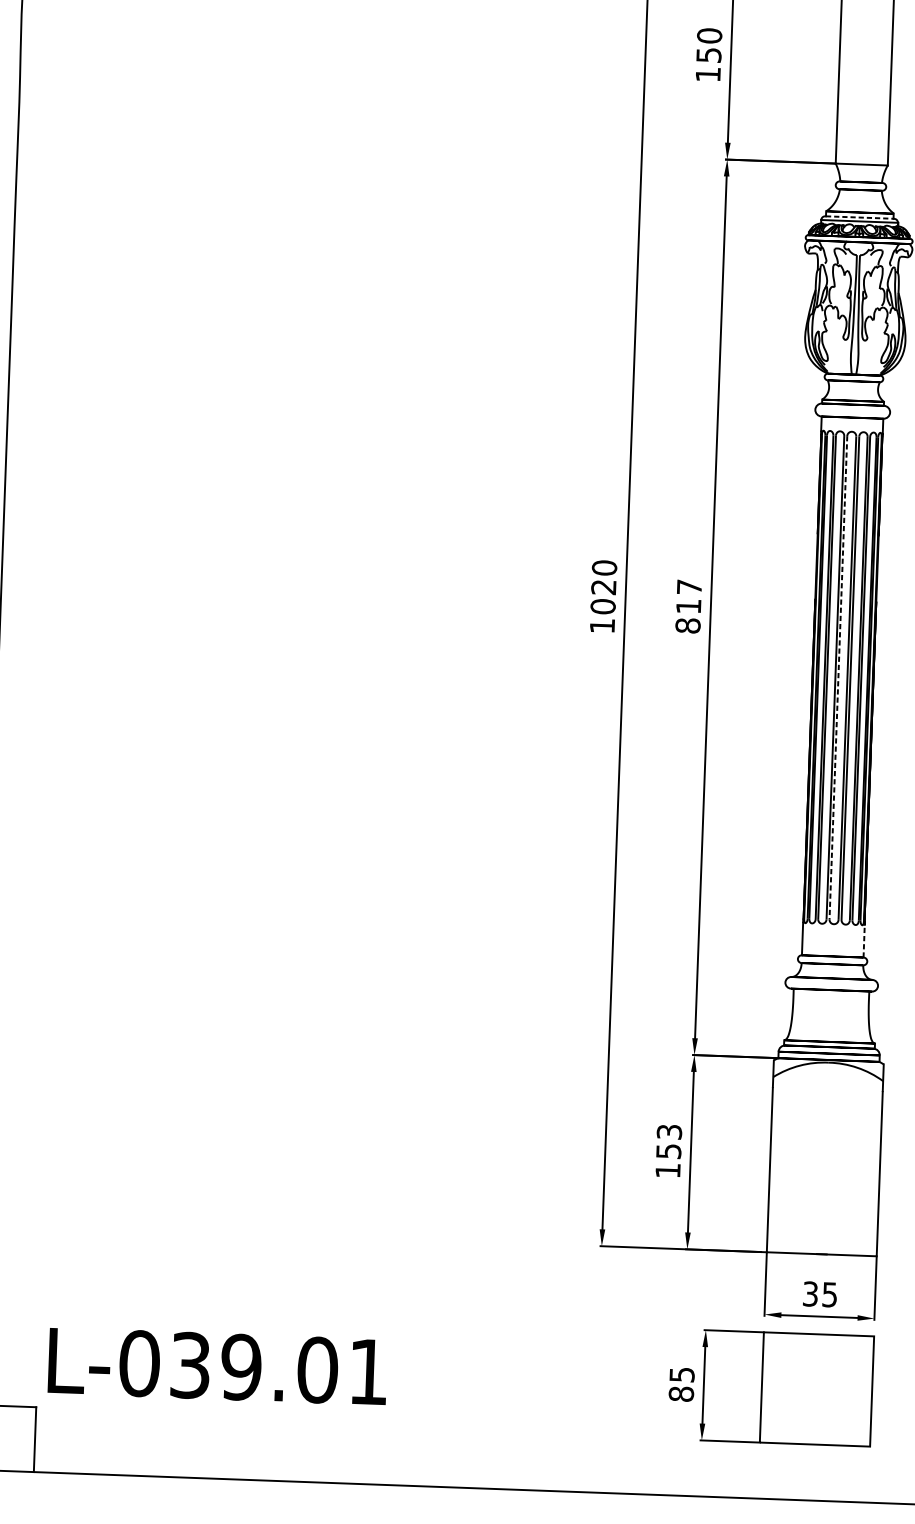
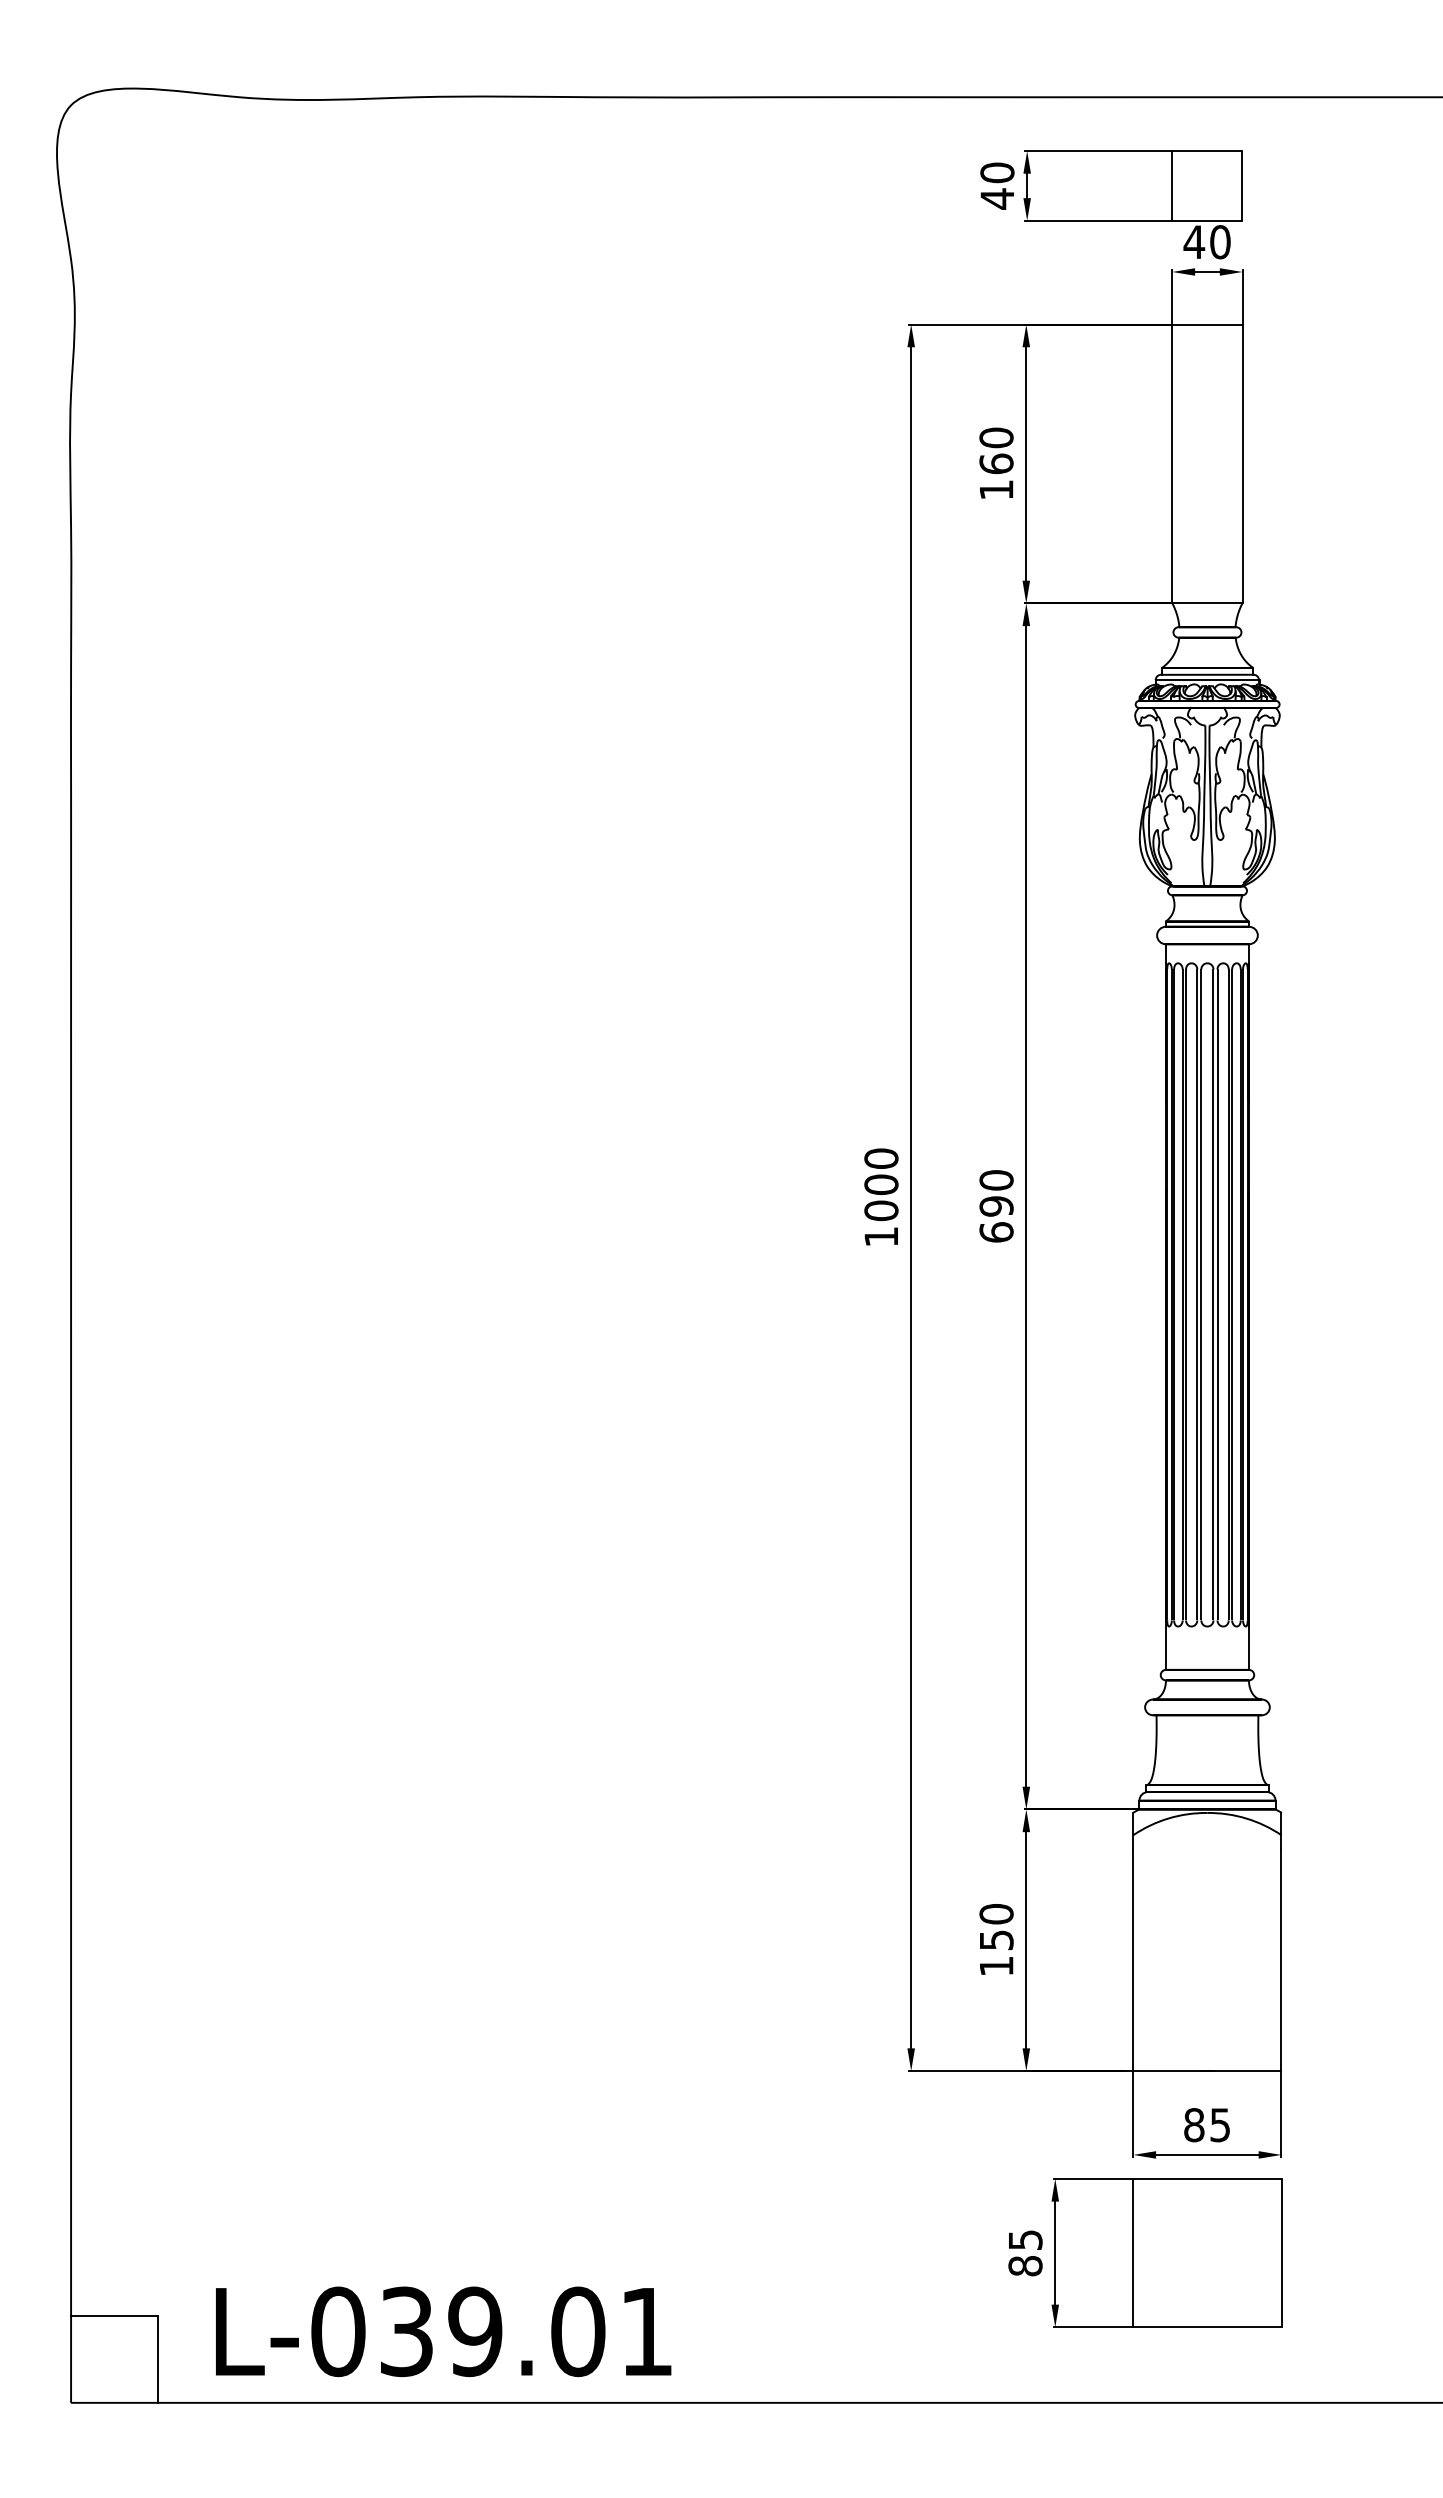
text: (708, 54) -> (996, 463), 150 -> 160
line: (859, 217) -> (1207, 674), dashed -> solid
text: (603, 587) -> (881, 1184), 1020 -> 1000
text: (688, 606) -> (996, 1206), 817 -> 690
line: (838, 677) -> (1201, 1294), dashed -> solid
line: (863, 941) -> (1248, 1648), dashed -> solid
text: (669, 1132) -> (996, 1914), 153 -> 150
text: (810, 1294) -> (1194, 2125), 35 -> 85
text: (217, 1366) -> (443, 2331), moved

